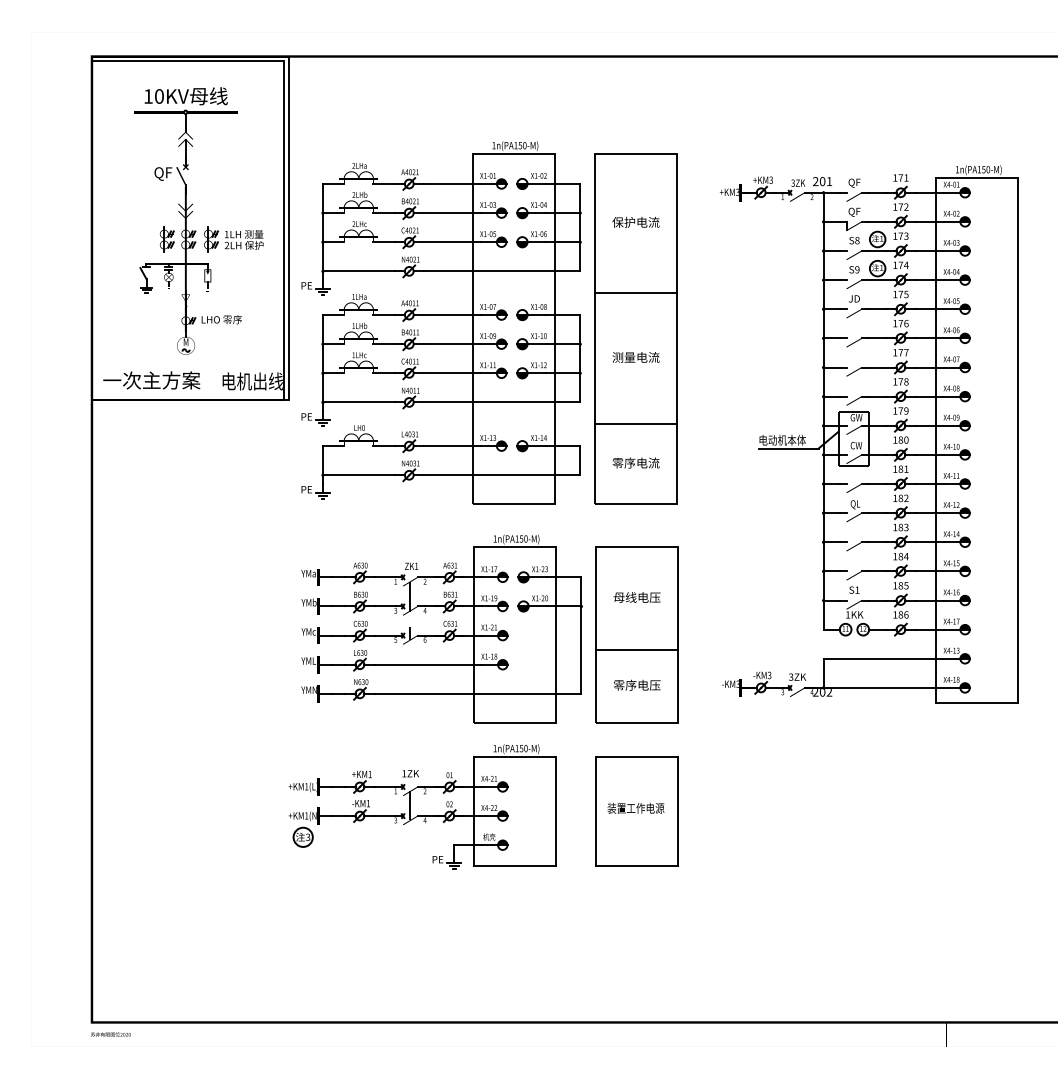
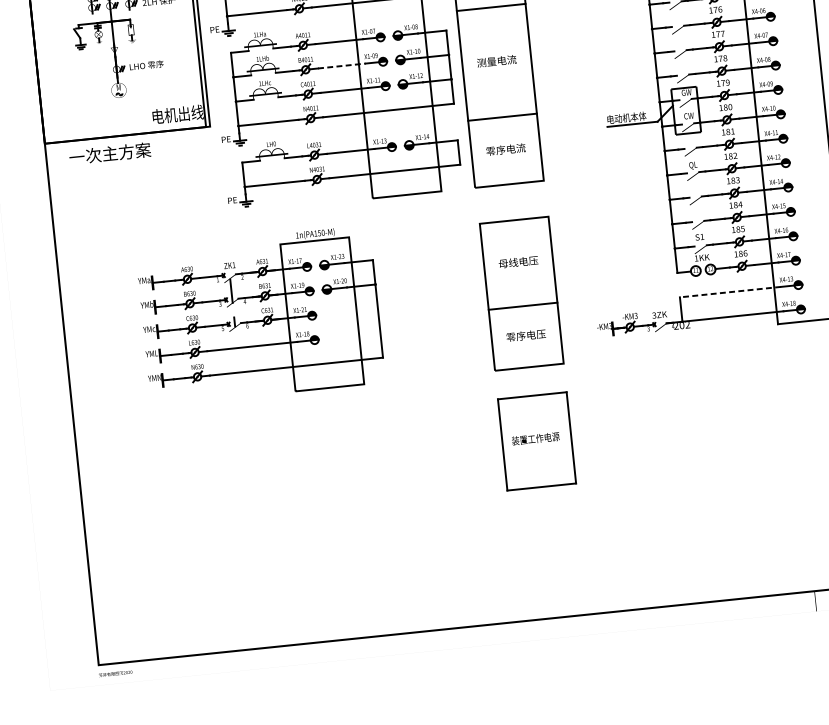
line: (452, 344) -> (341, 66), solid -> dashed
text: (151, 380) -> (109, 153), moved
part: (441, 628) -> (260, 315), moved
line: (883, 658) -> (730, 291), solid -> dashed
part: (422, 806) -> (356, 455), removed

